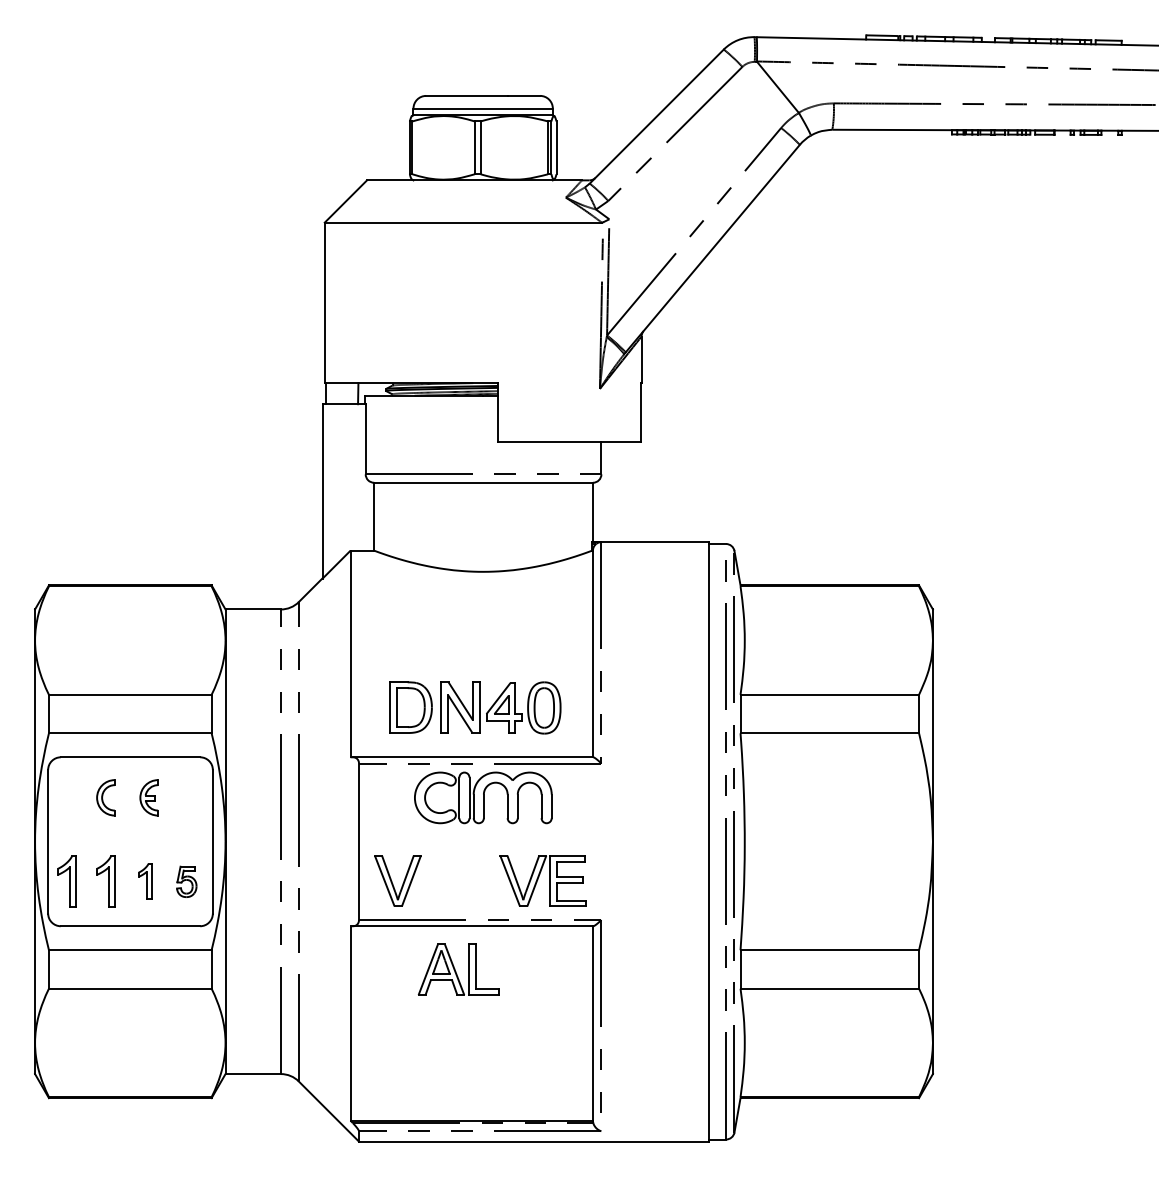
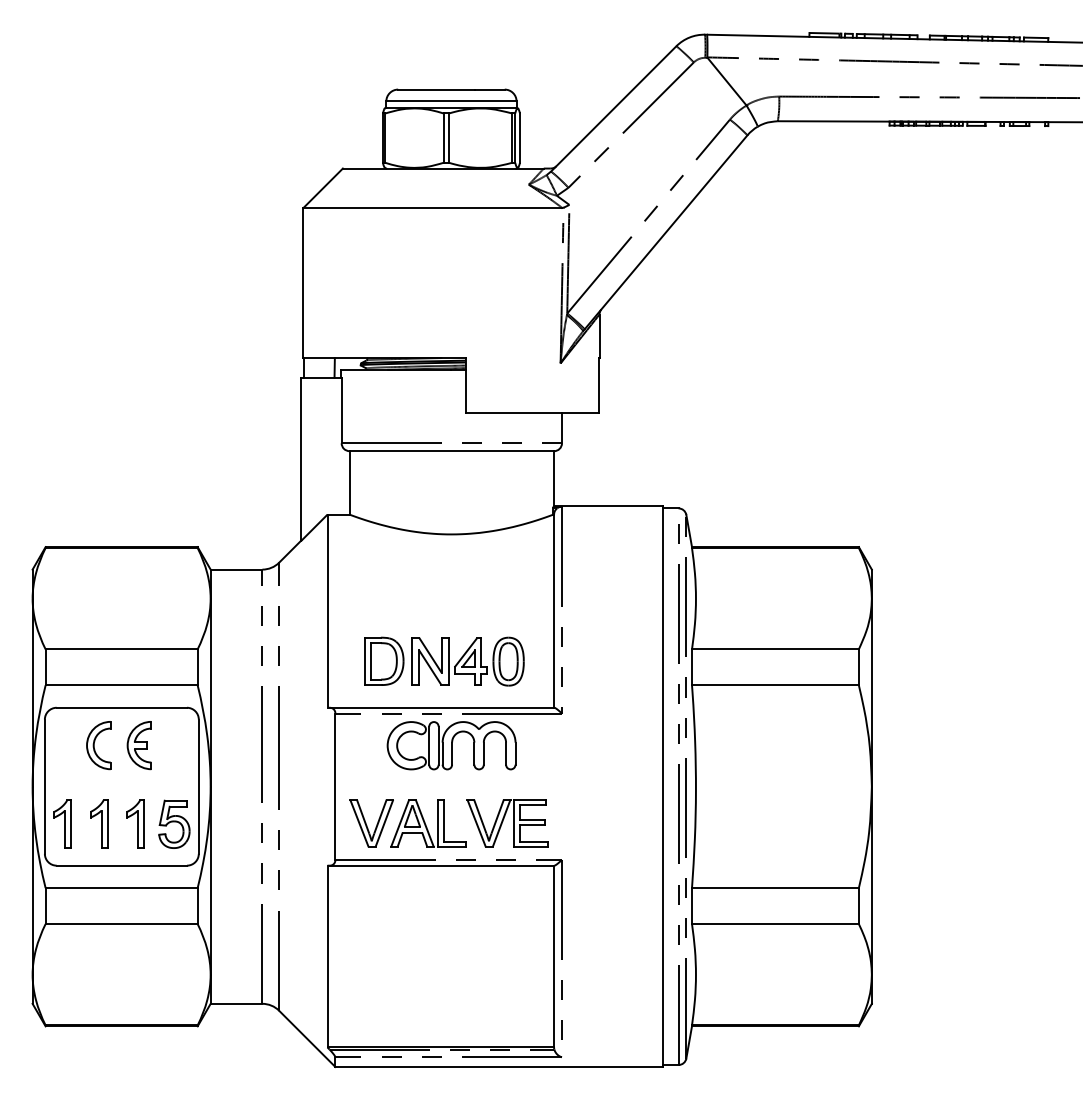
part: (105, 797) -> (98, 745), size x1.43
part: (148, 797) -> (138, 745), size x1.43
part: (145, 881) -> (135, 823), size x1.43
part: (186, 881) -> (174, 823), size x1.67
part: (458, 969) -> (428, 823), moved

